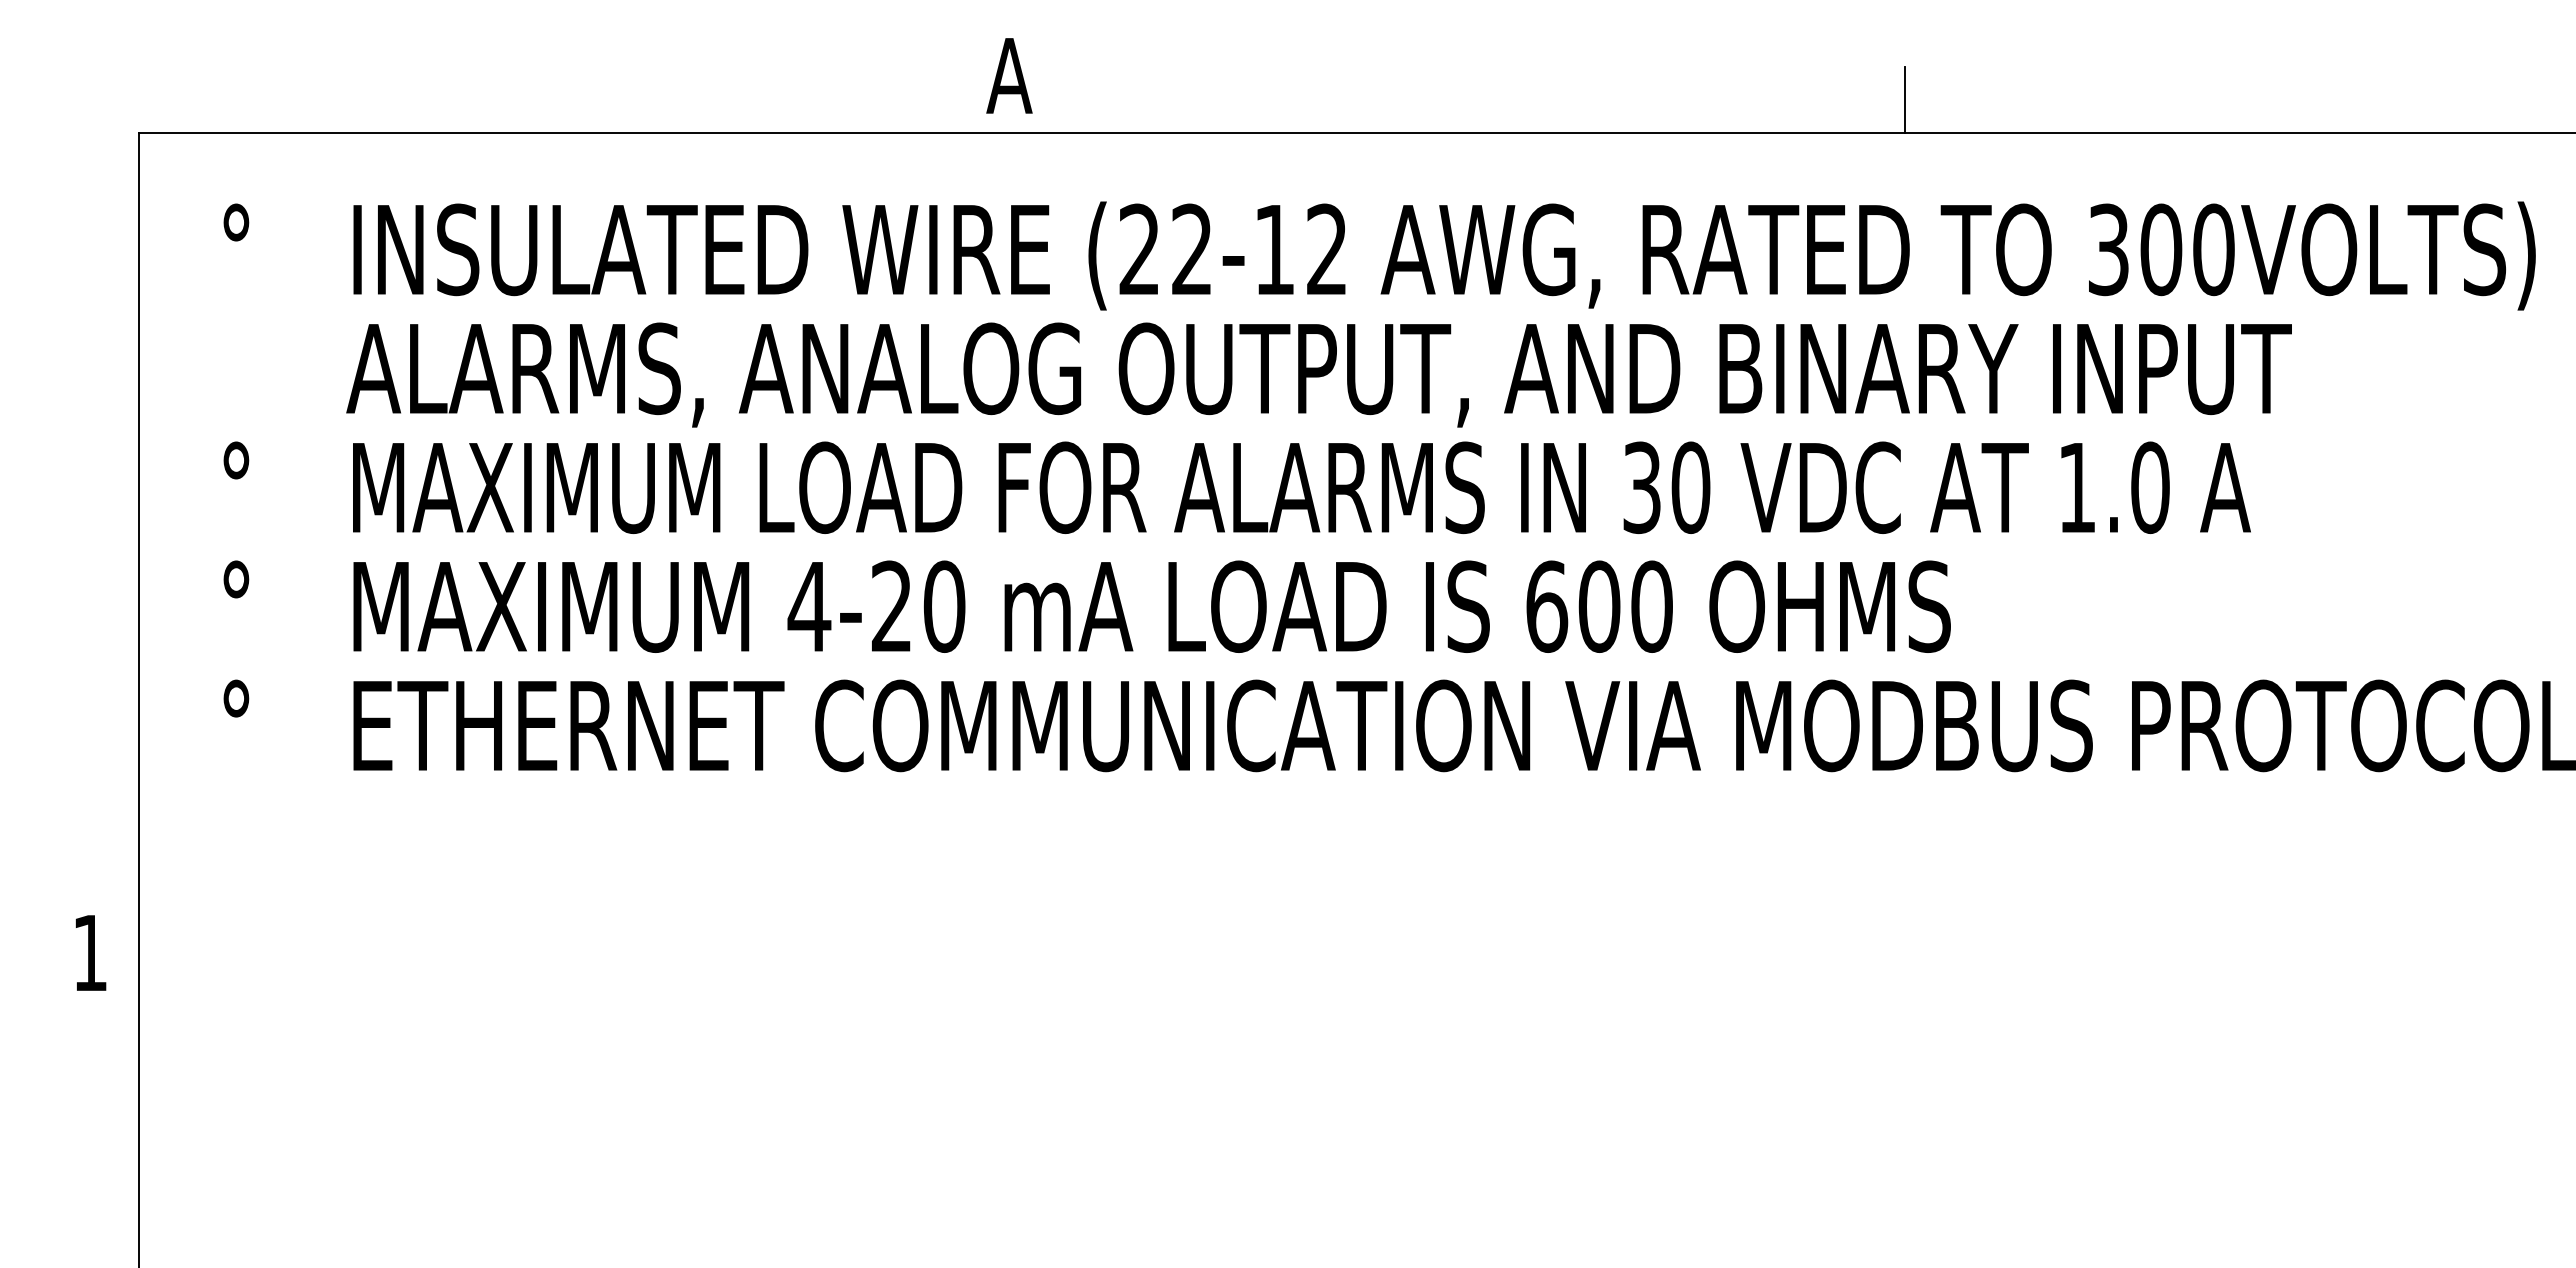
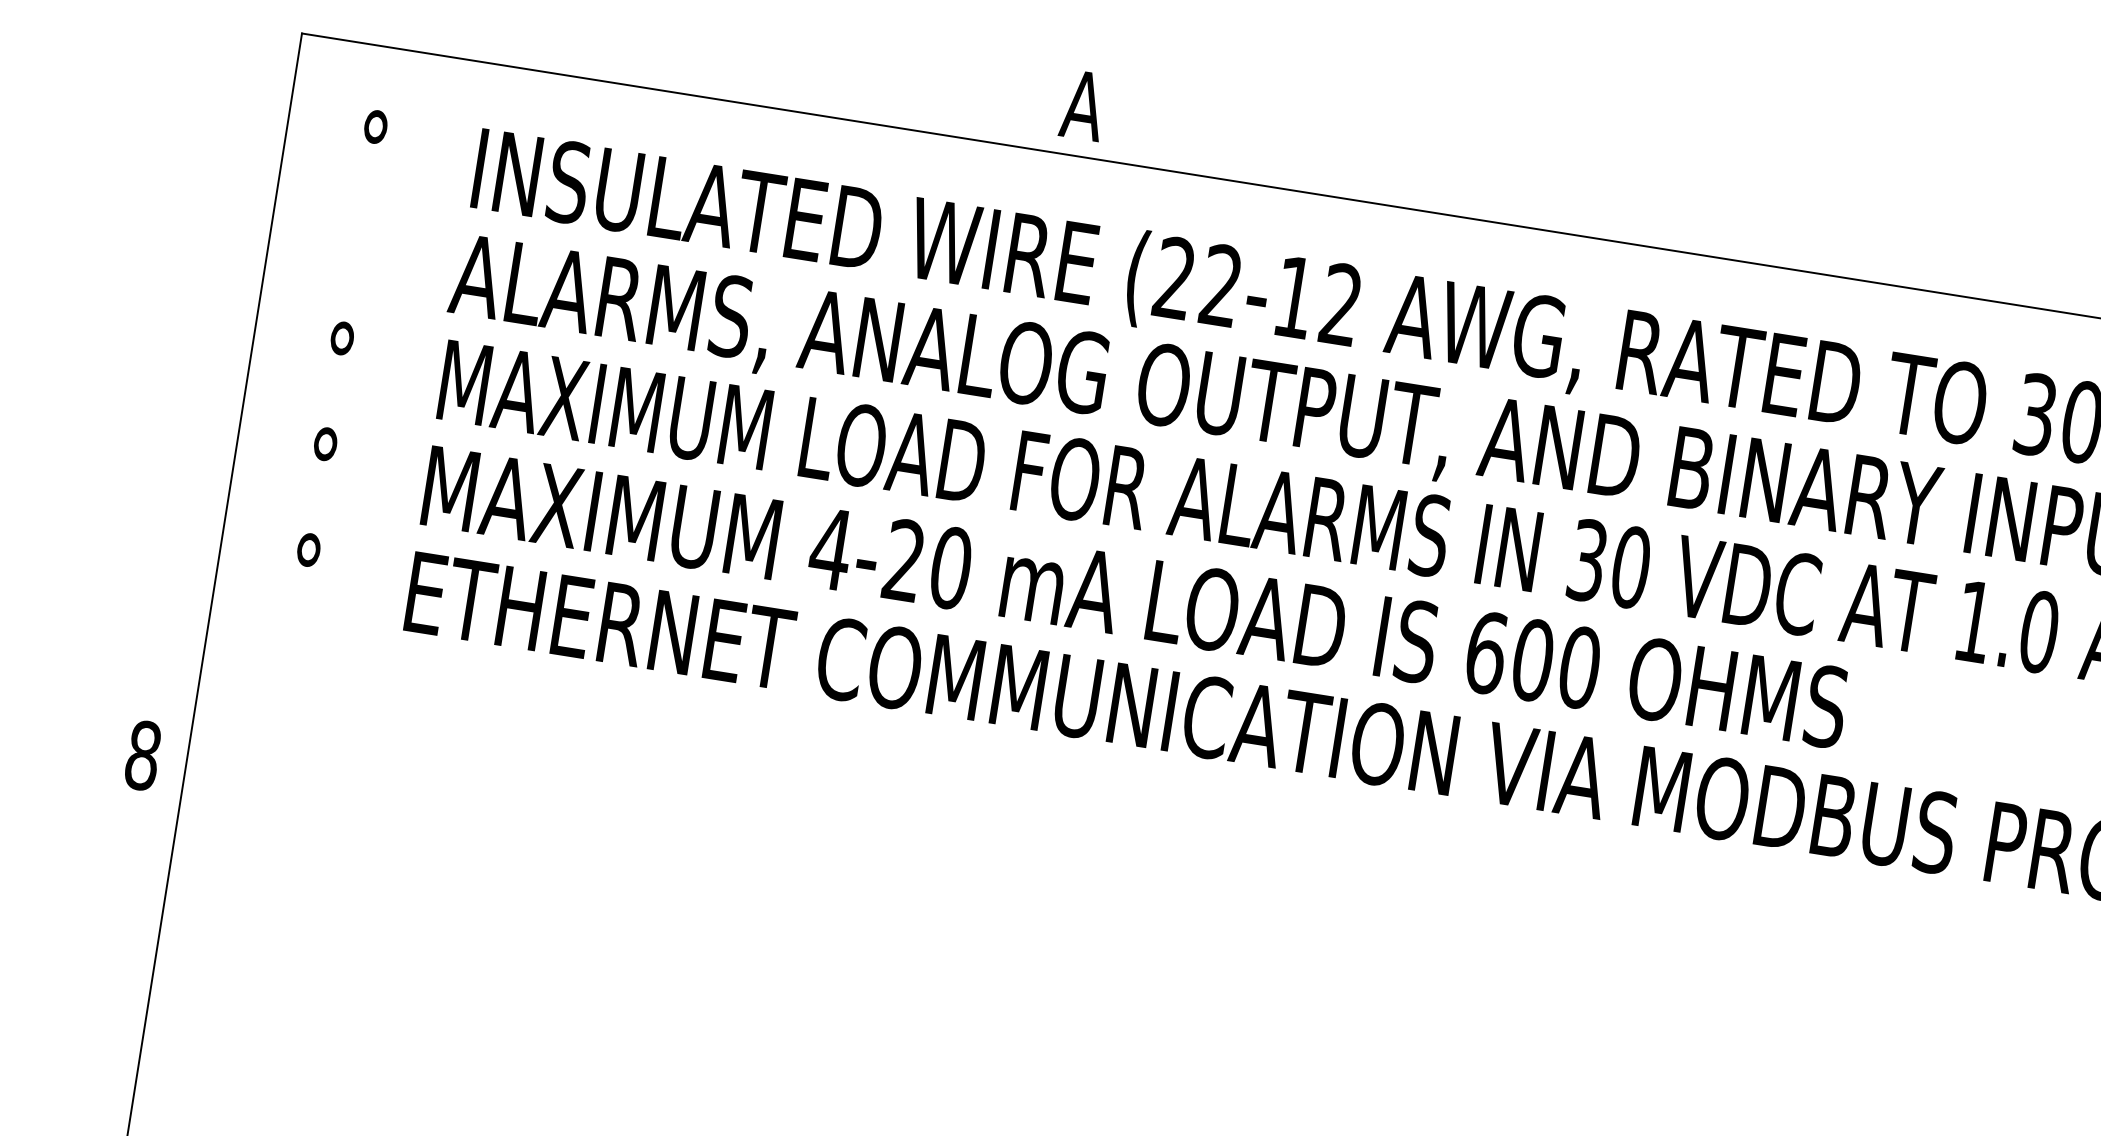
line: (1904, 99) -> (1875, 252), removed
text: (90, 953) -> (143, 756), 1 -> 8

